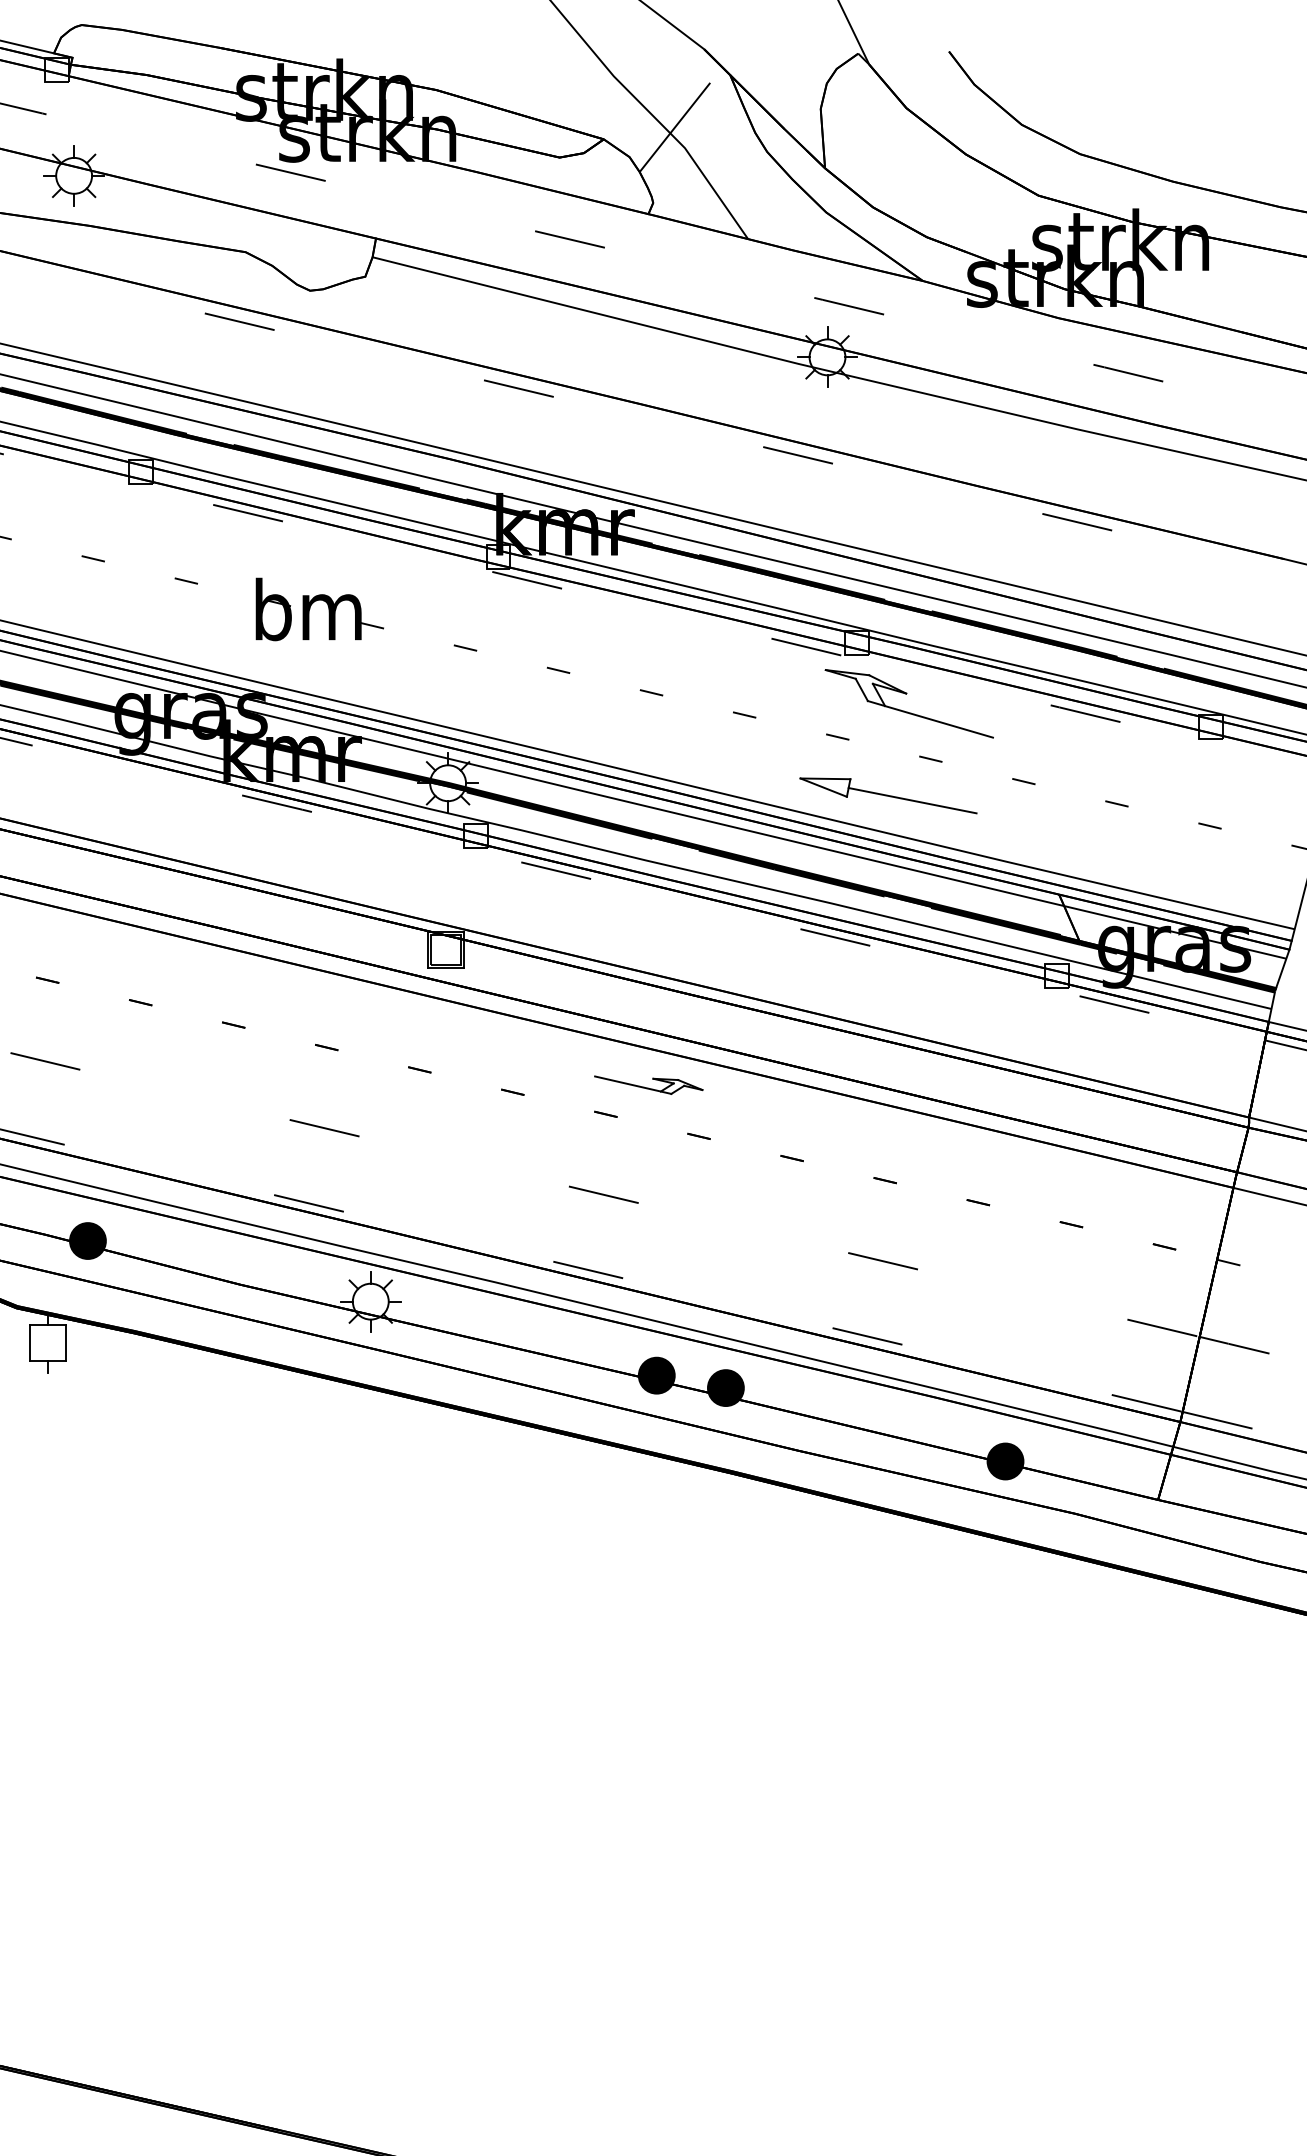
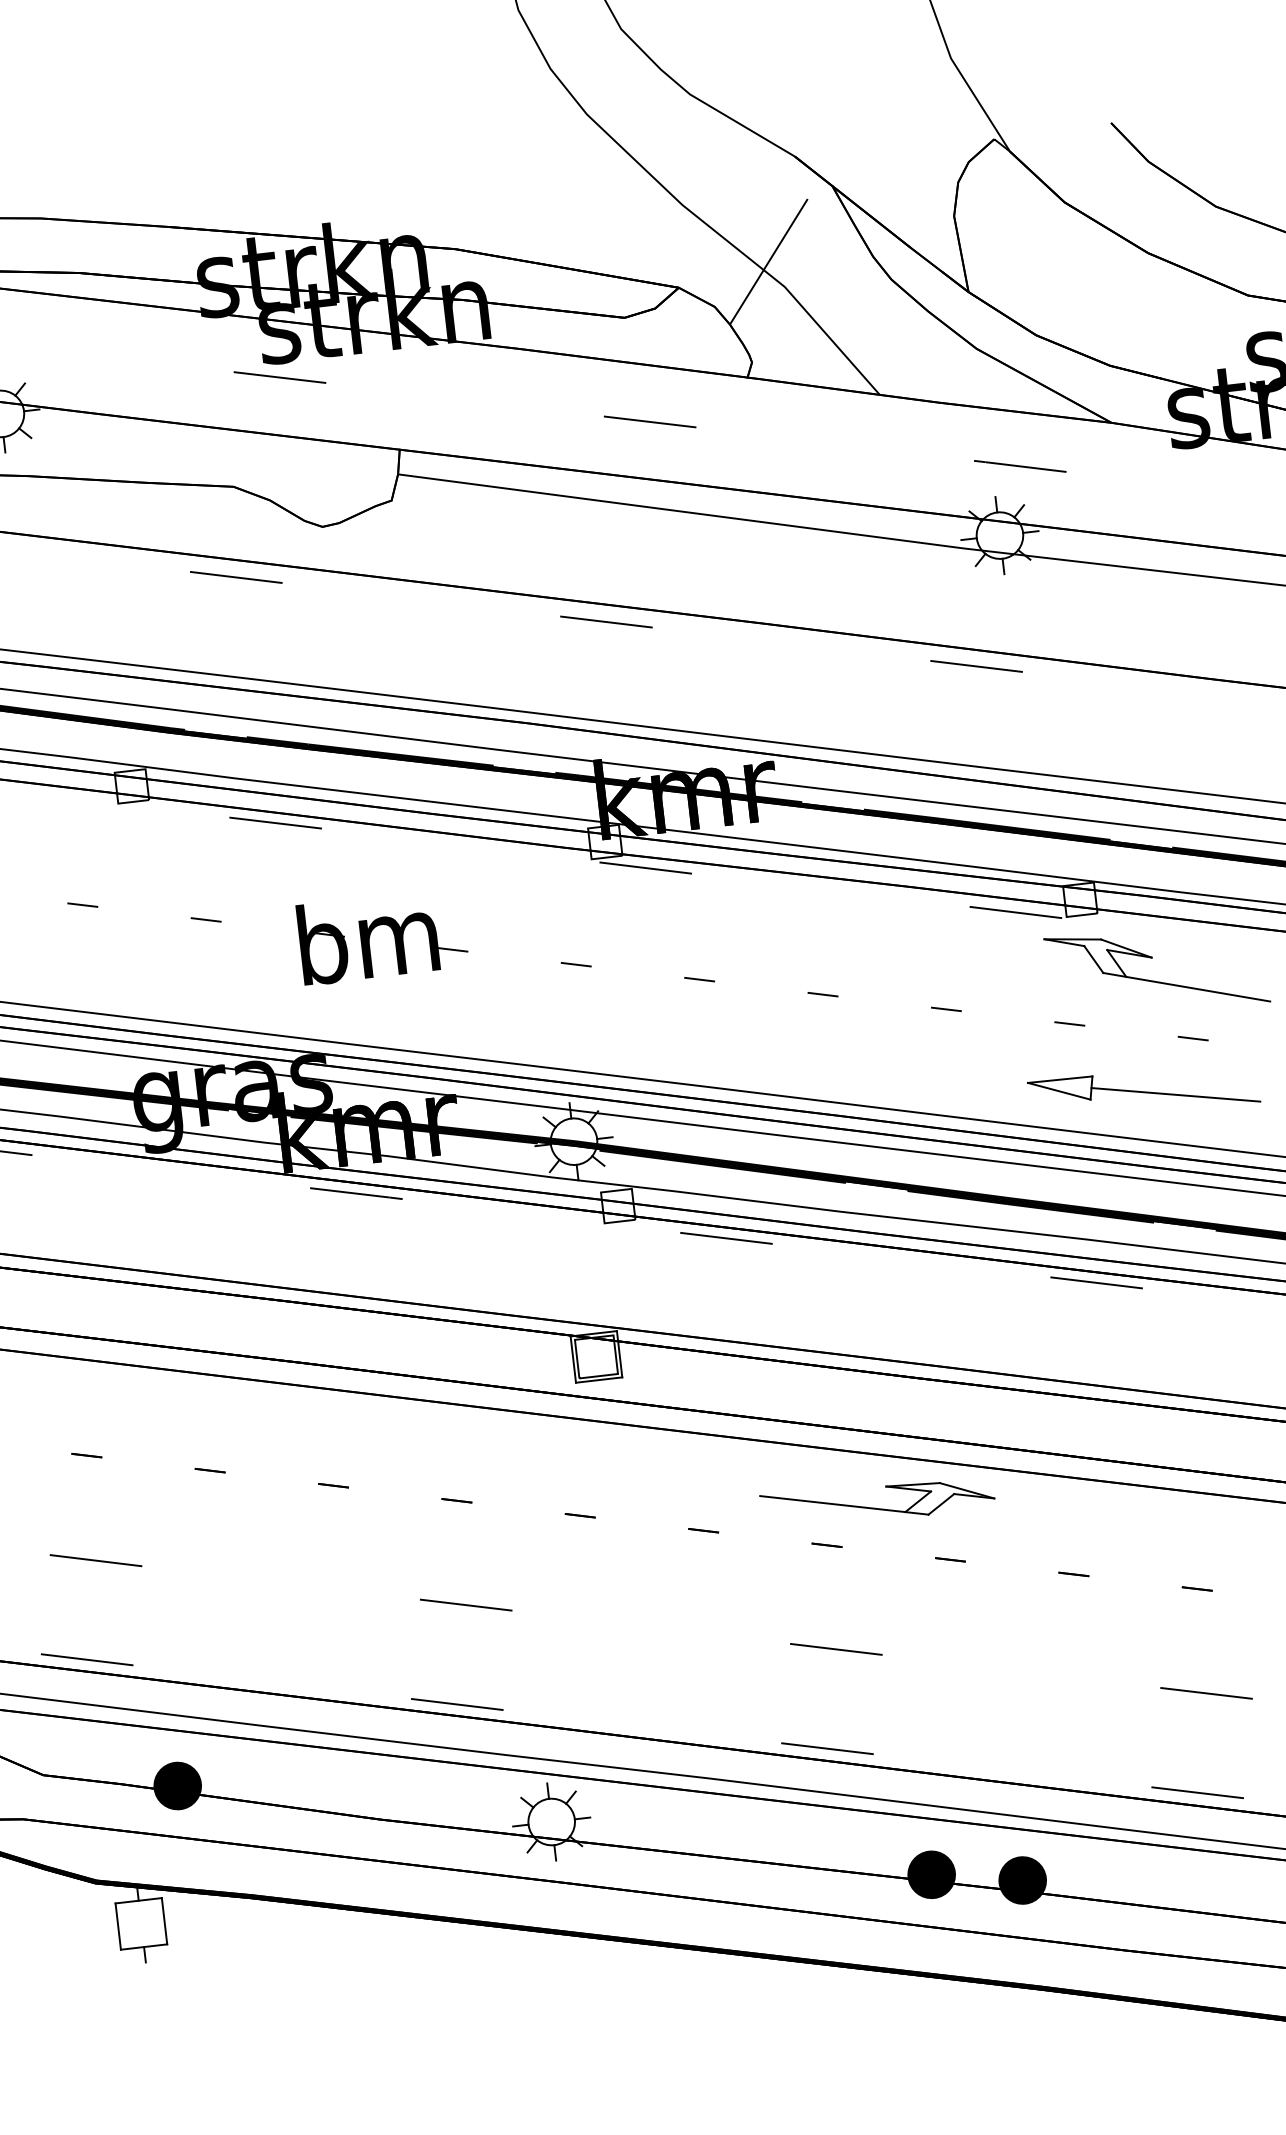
part: (648, 1084) -> (877, 1500), size x1.67

